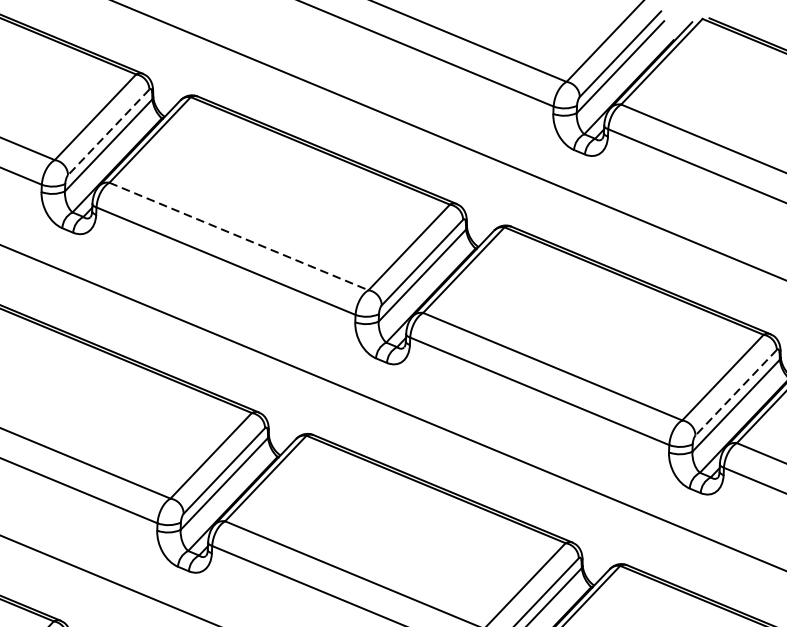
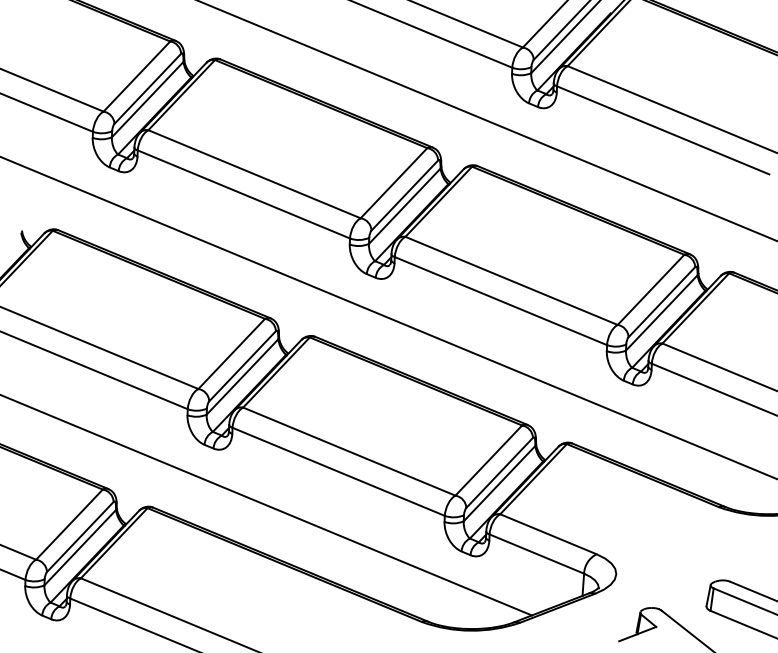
line: (108, 133) -> (147, 89), dashed -> solid
line: (238, 236) -> (254, 174), dashed -> solid
line: (735, 393) -> (661, 302), dashed -> solid

